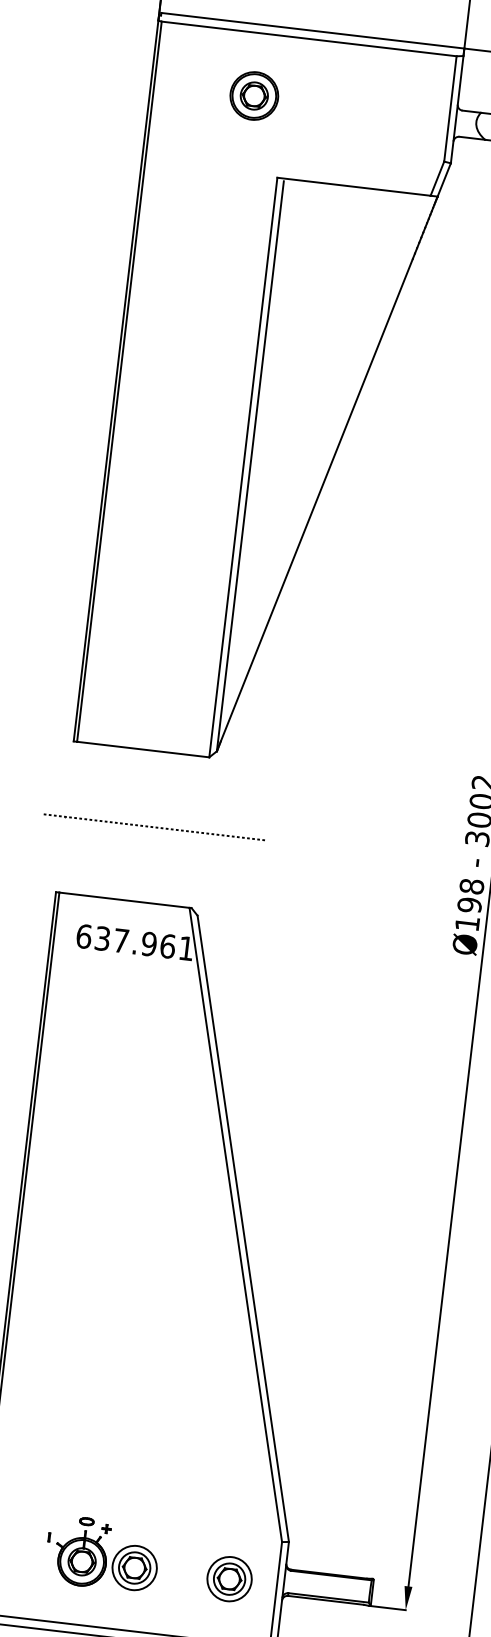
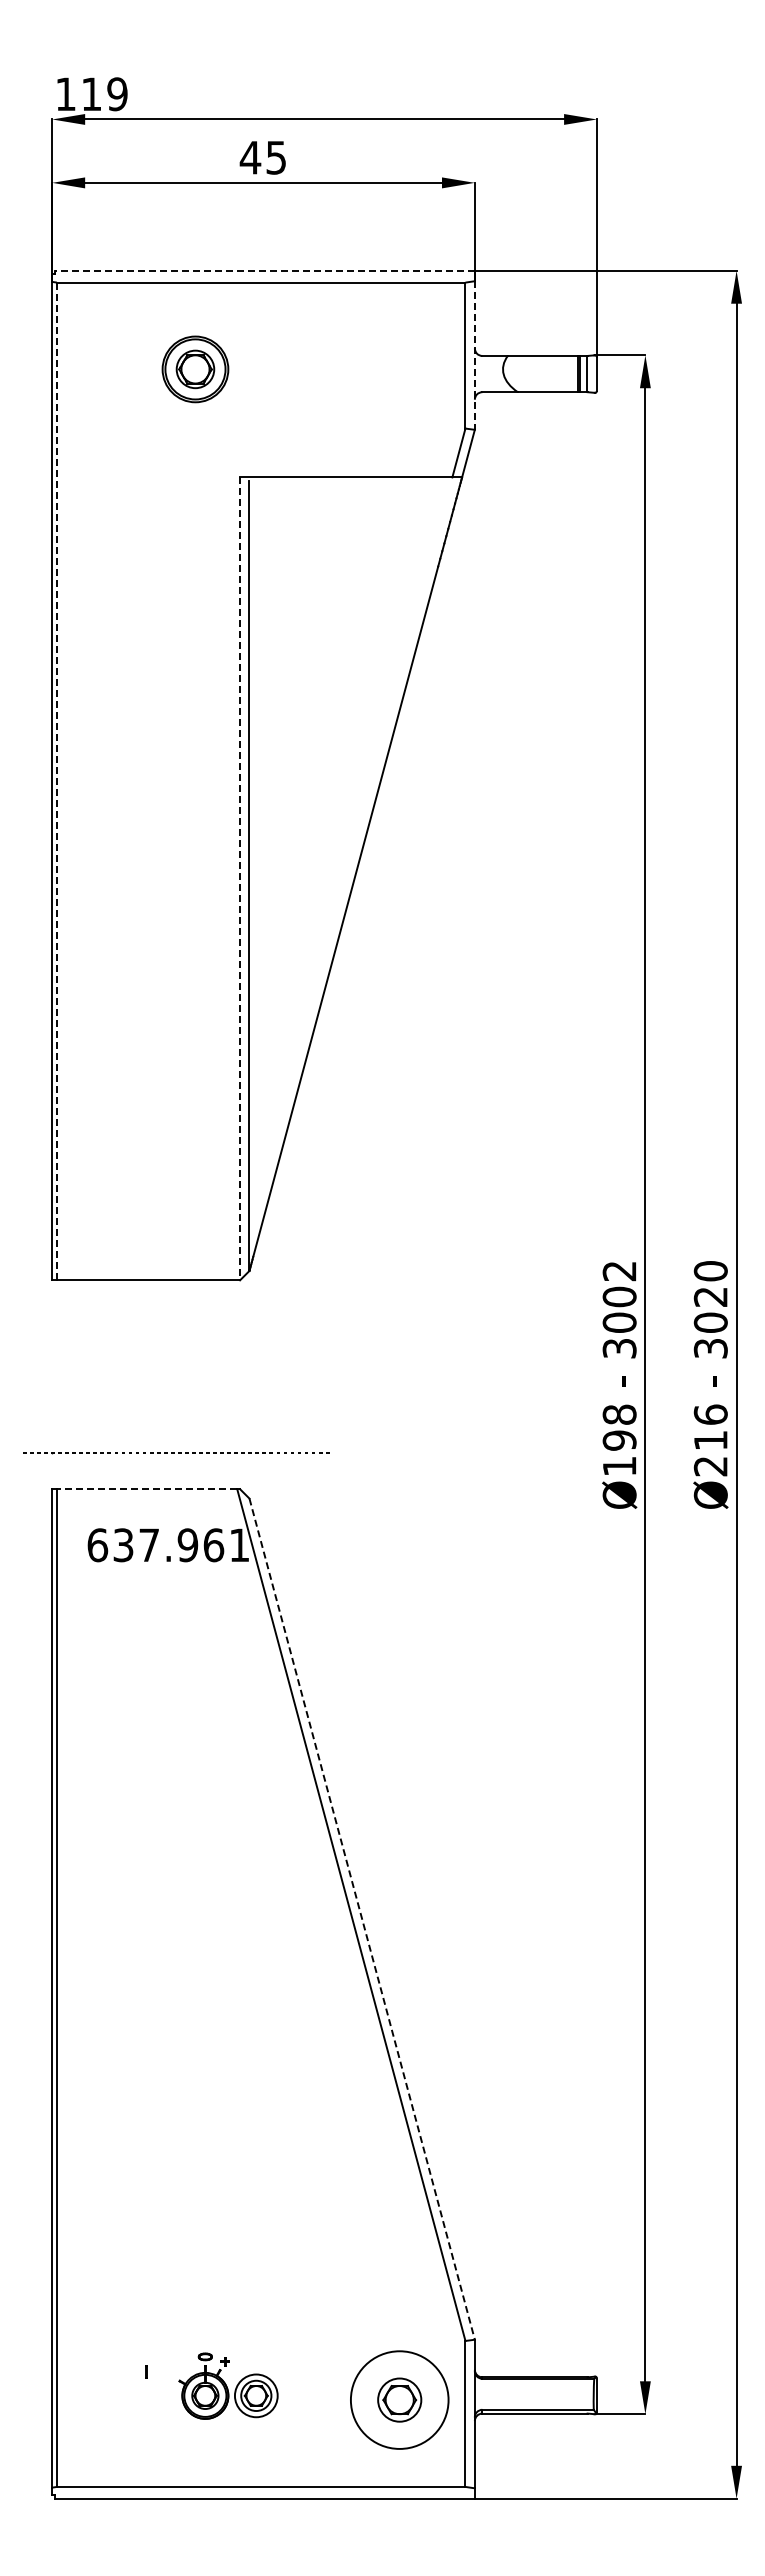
line: (312, 30) -> (264, 270), solid -> dashed
line: (456, 110) -> (474, 356), solid -> dashed
line: (119, 381) -> (56, 781), solid -> dashed
line: (243, 468) -> (240, 879), solid -> dashed
part: (154, 827) -> (176, 1453), moved
line: (124, 900) -> (146, 1489), solid -> dashed
line: (243, 1229) -> (362, 1919), solid -> dashed
part: (107, 1554) -> (228, 2385), size x0.7
circle: (229, 1578) -> (399, 2399), size x1.6

